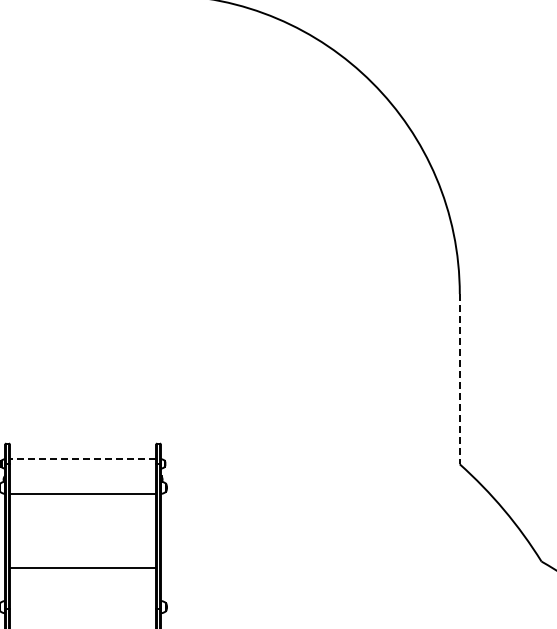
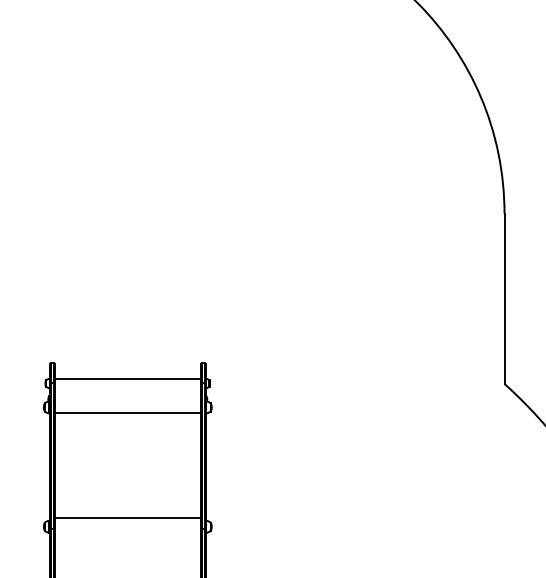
line: (459, 379) -> (504, 299), dashed -> solid
line: (82, 459) -> (127, 379), dashed -> solid
line: (82, 567) -> (127, 518), moved

